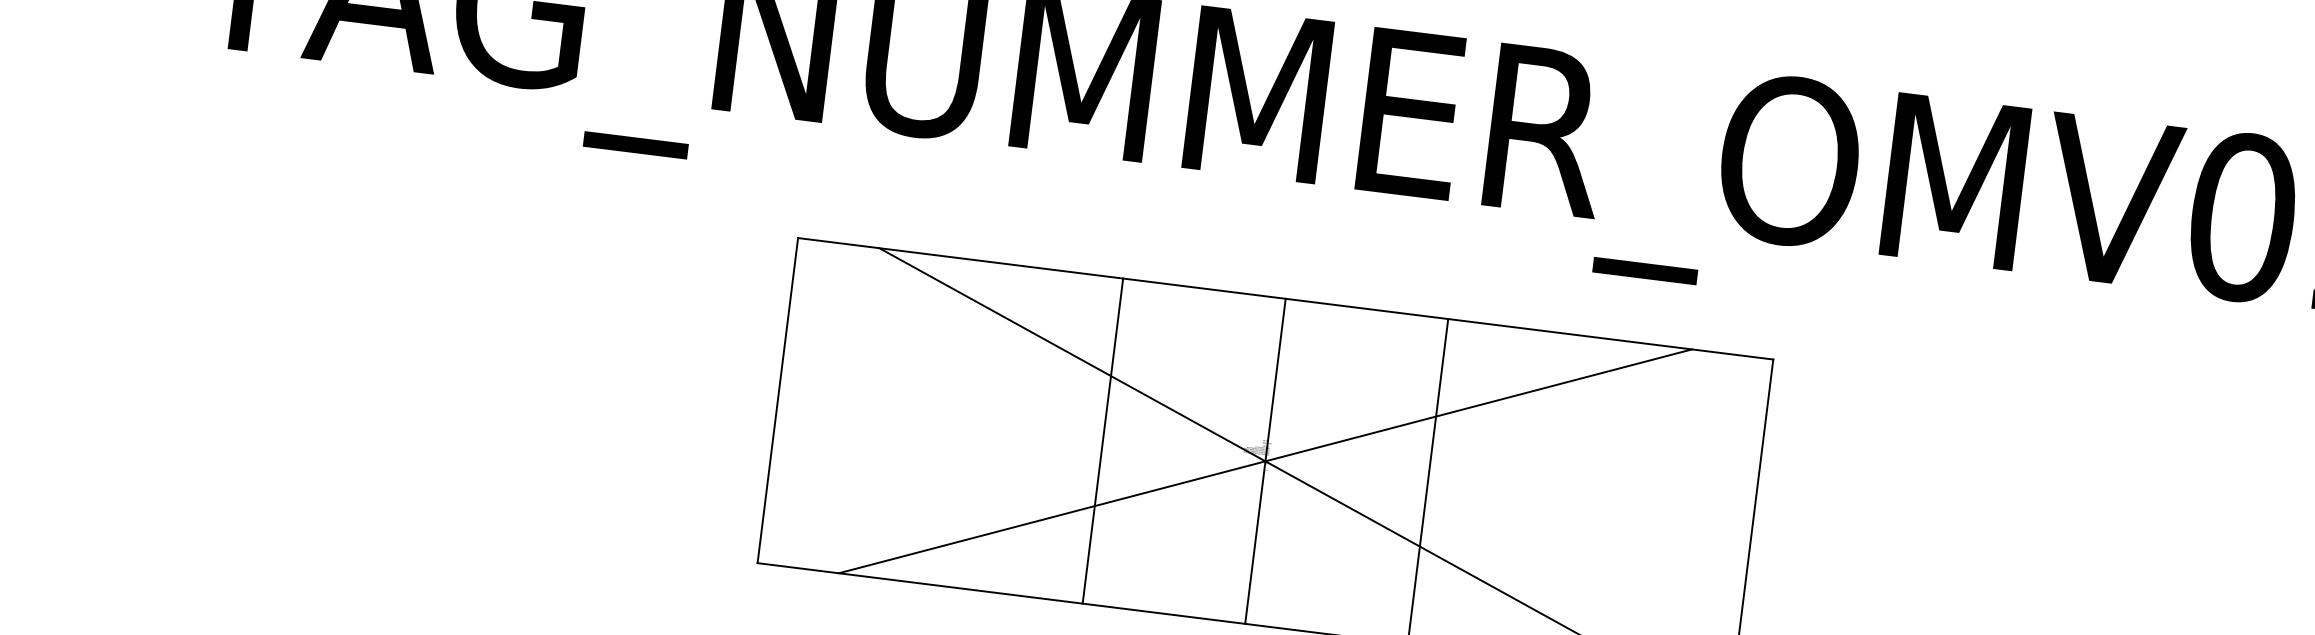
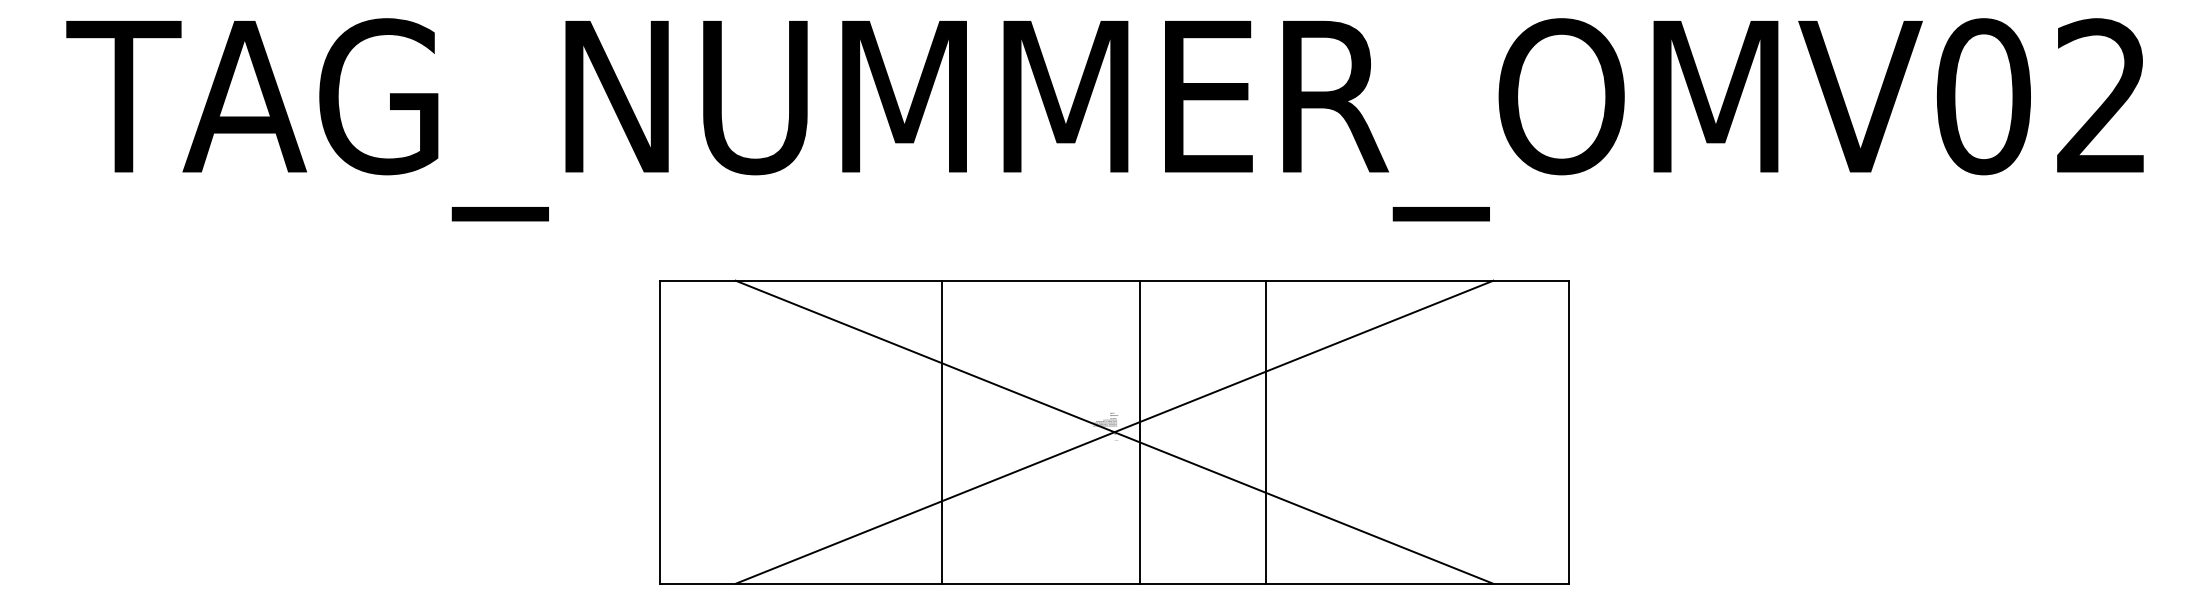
line: (1103, 440) -> (942, 431), moved
line: (1265, 460) -> (1139, 431), moved

